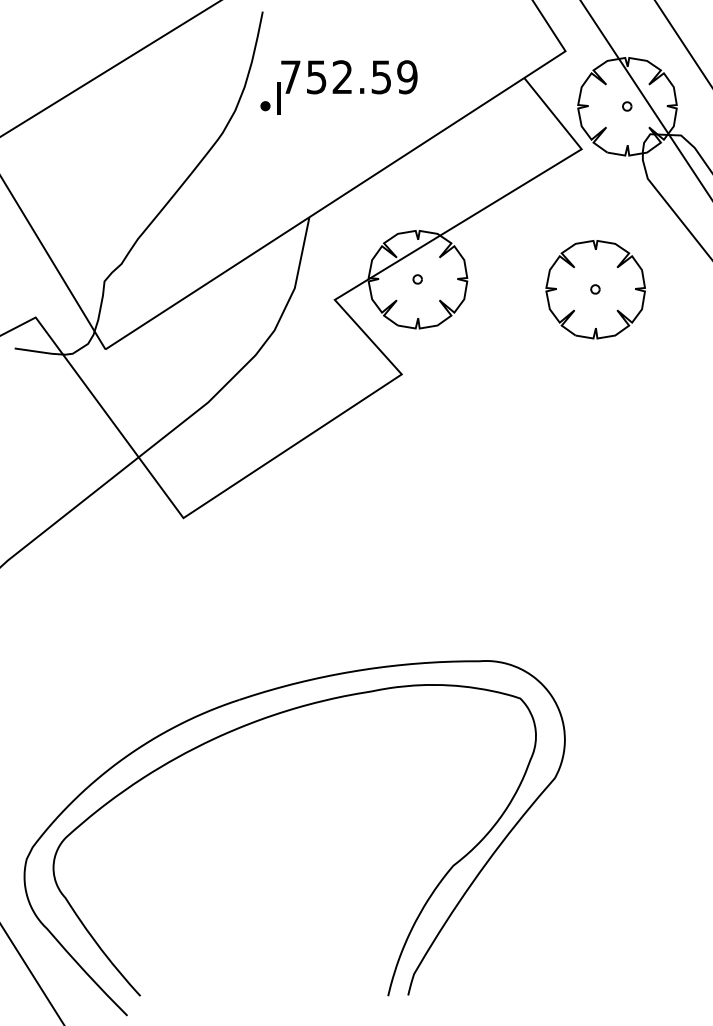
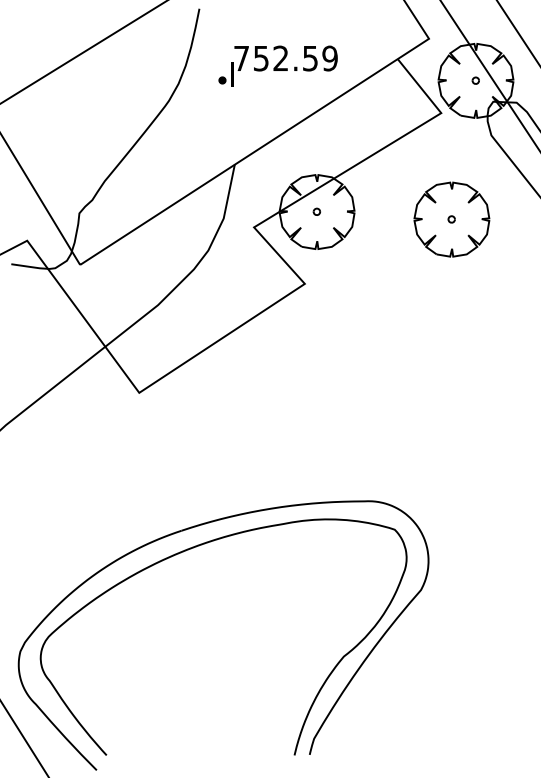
part: (338, 86) -> (277, 65), moved

